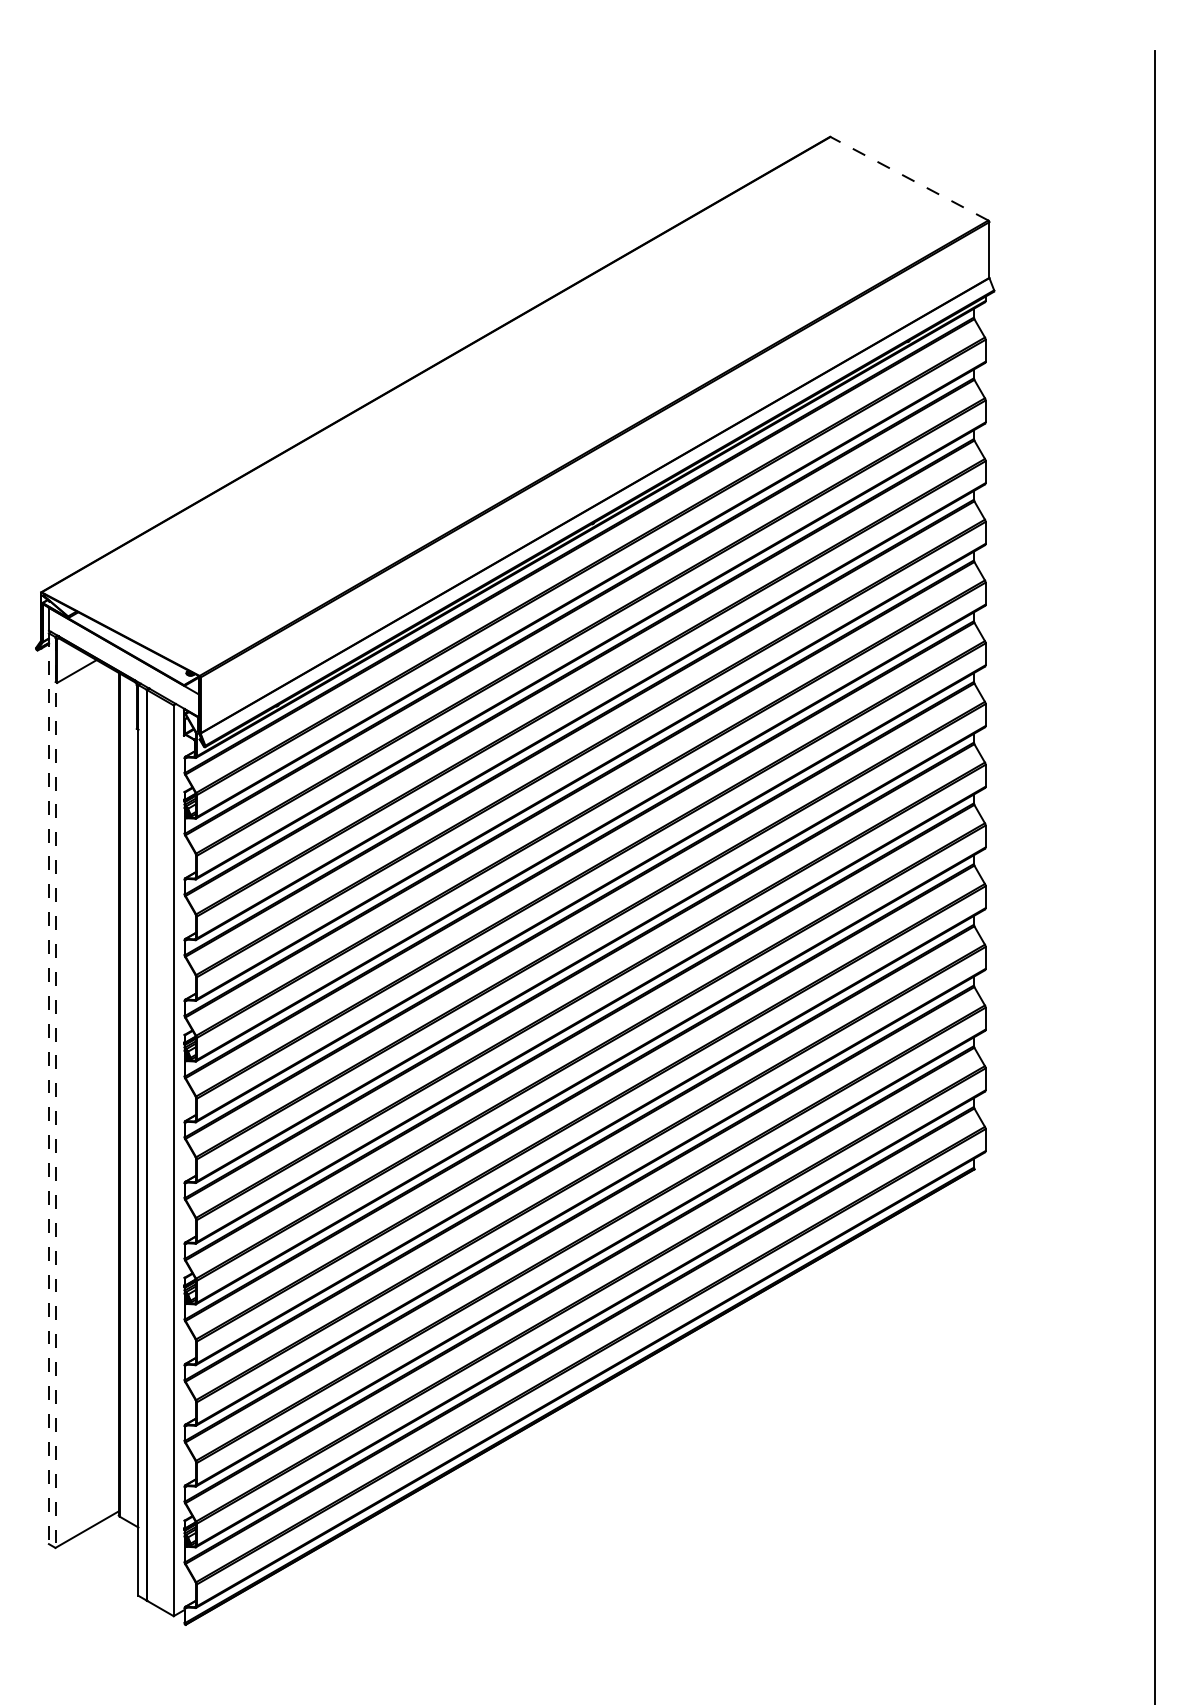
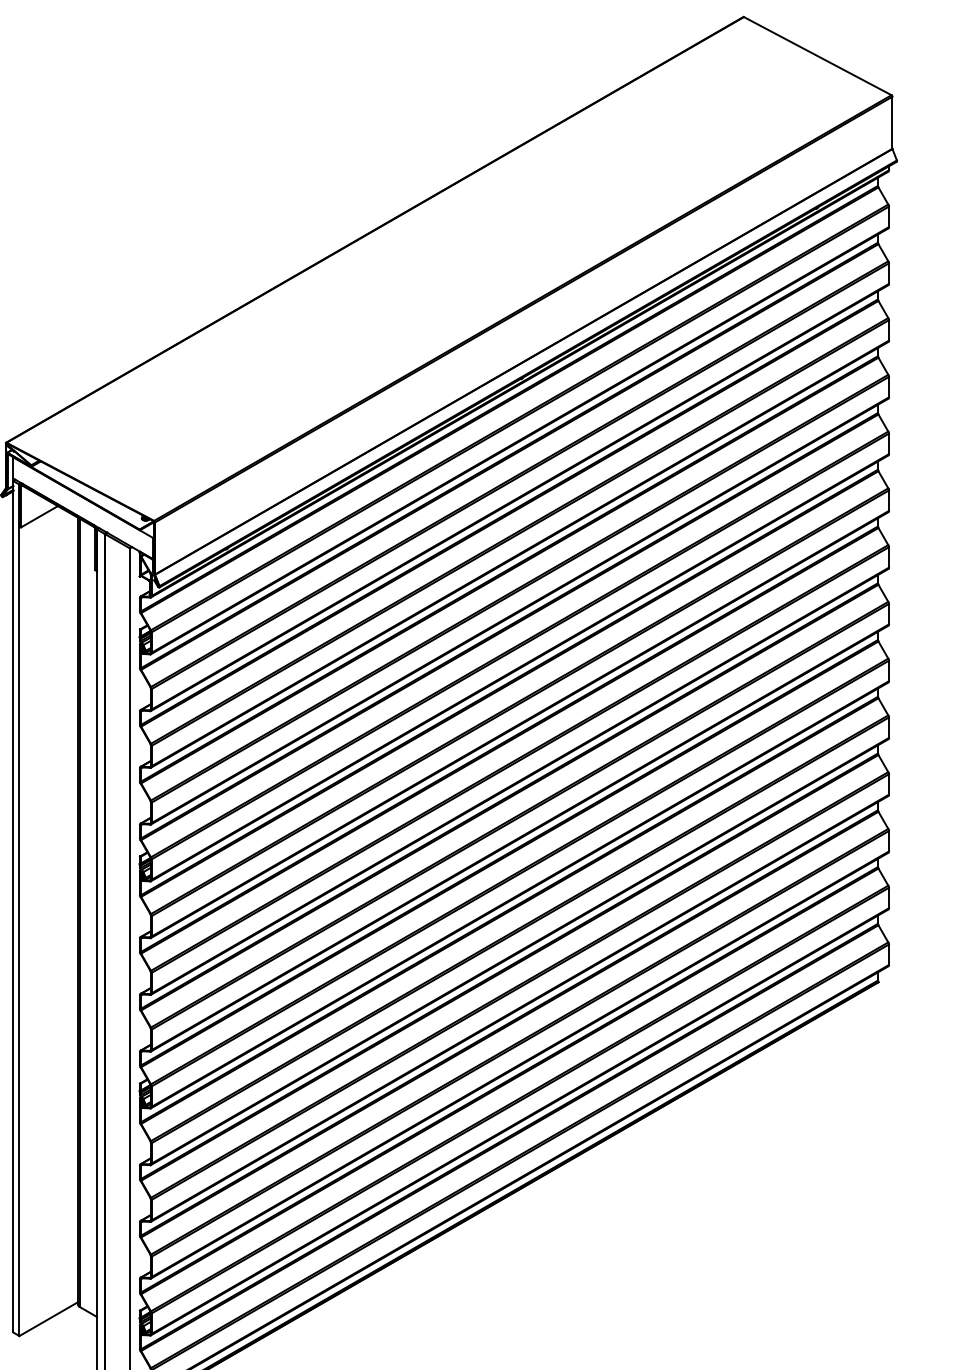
line: (909, 178) -> (817, 55), dashed -> solid
line: (48, 1089) -> (12, 907), dashed -> solid
line: (55, 1093) -> (19, 911), dashed -> solid

